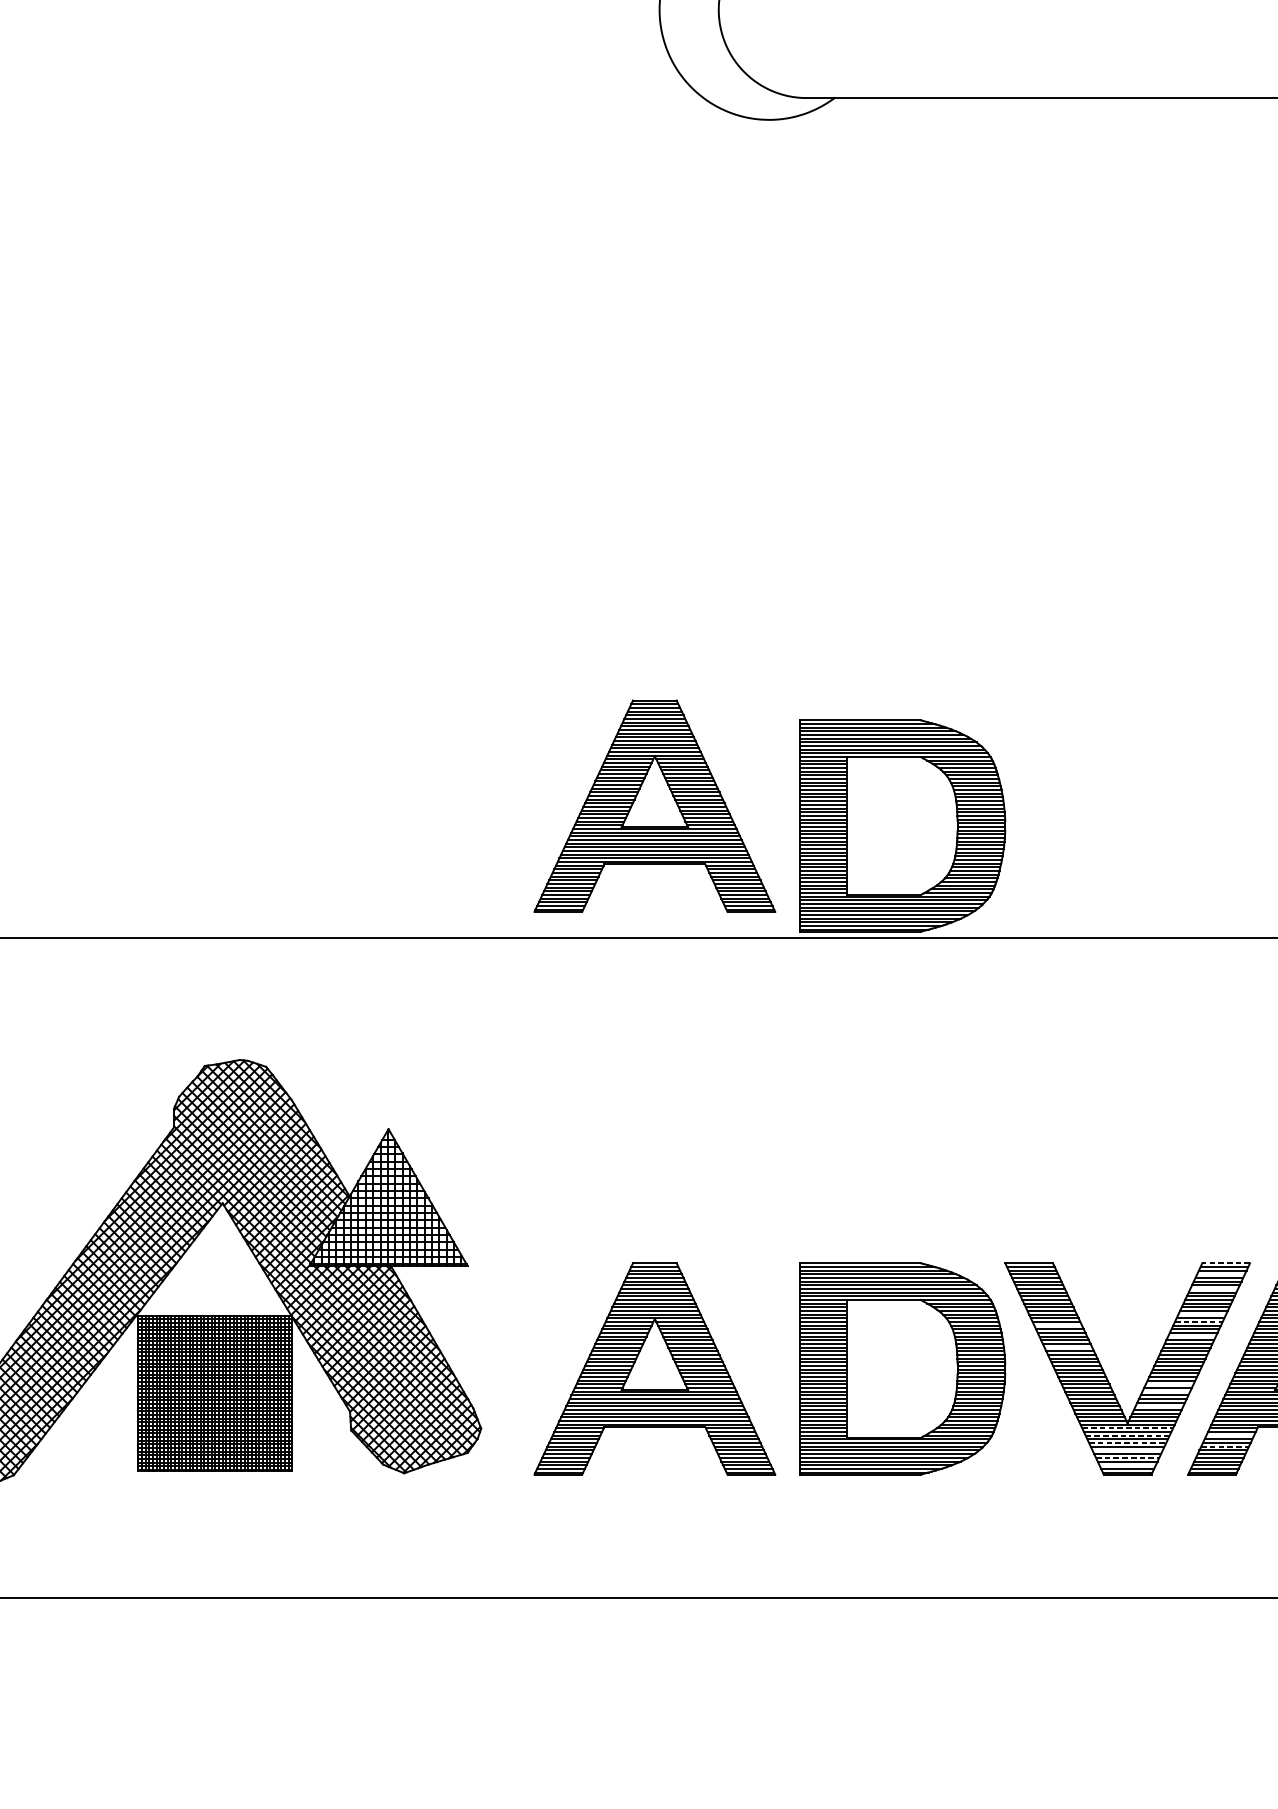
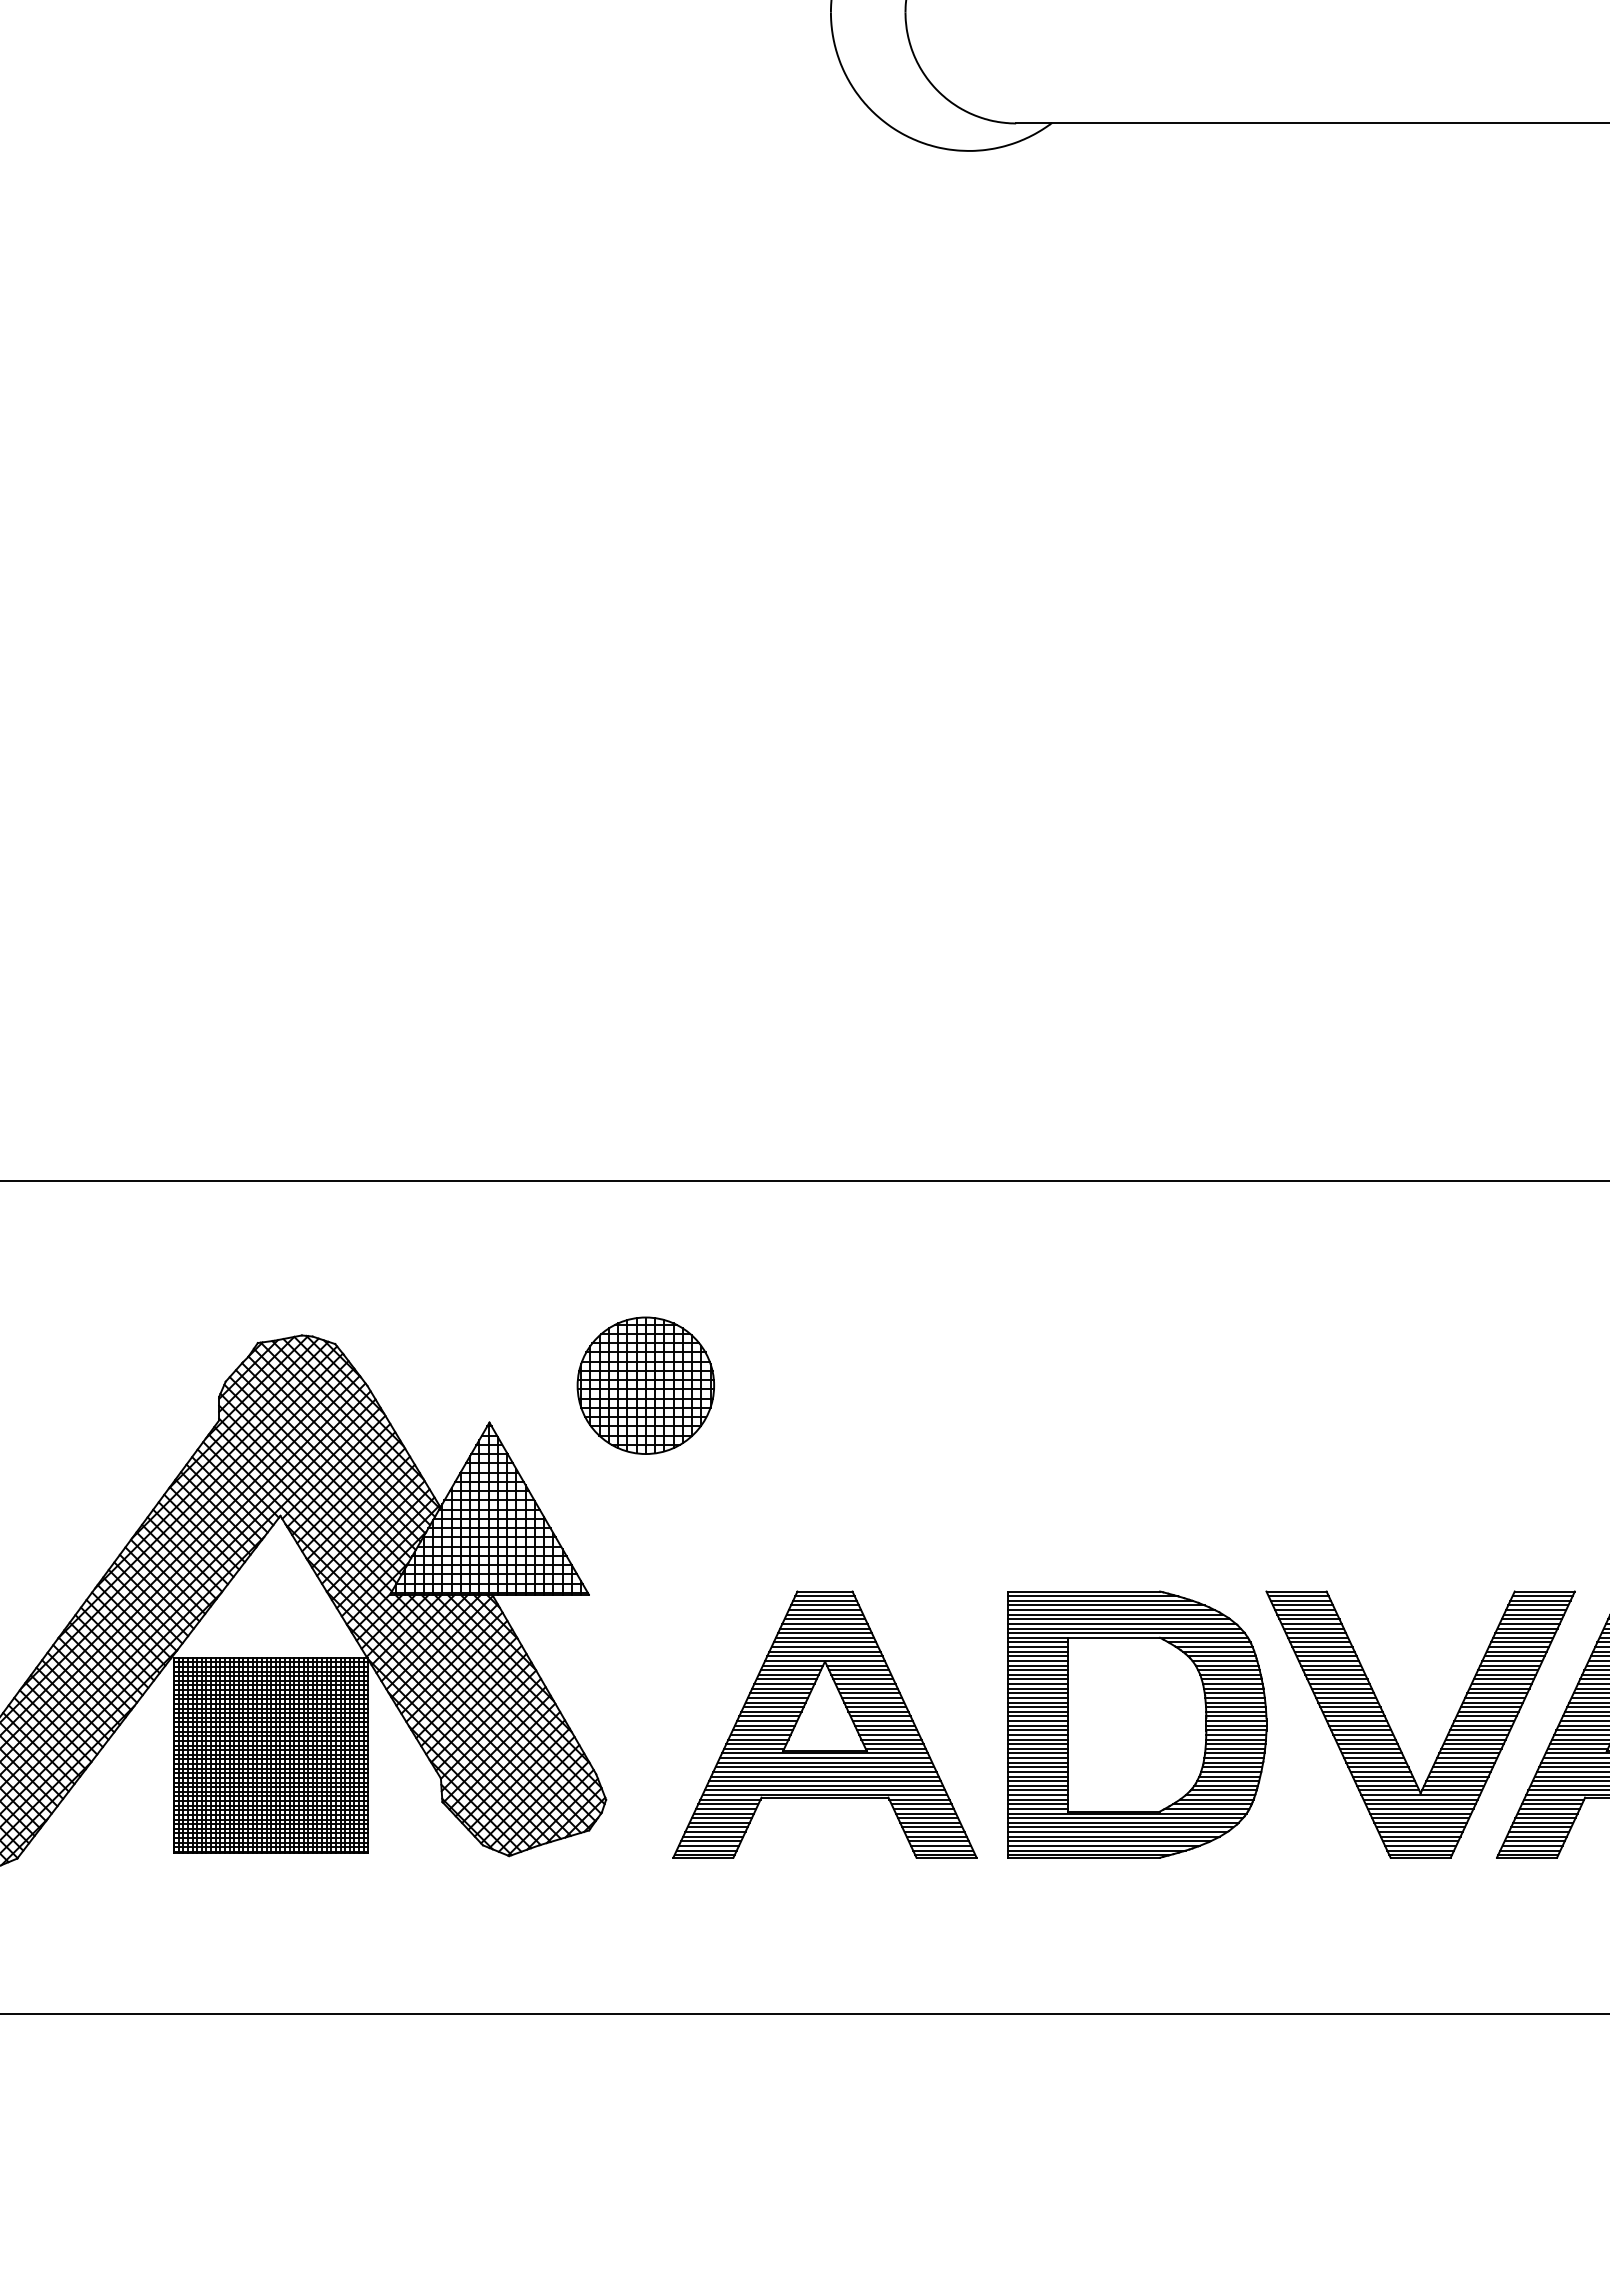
part: (654, 806) -> (824, 1015), removed
part: (902, 825) -> (1137, 1040), removed
part: (512, 1099) -> (645, 1385), added
line: (1225, 1263) -> (1544, 1591), dashed -> solid
line: (1221, 1274) -> (1538, 1605), added
line: (1214, 1288) -> (1529, 1623), added
line: (1202, 1314) -> (1514, 1656), added
line: (1198, 1321) -> (1510, 1665), dashed -> solid
line: (1058, 1325) -> (1333, 1670), added
line: (1191, 1337) -> (1501, 1684), added
line: (1068, 1347) -> (1346, 1697), added
line: (1169, 1384) -> (1473, 1744), added
line: (1166, 1391) -> (1469, 1753), added
line: (1159, 1406) -> (1460, 1771), added
line: (1128, 1428) -> (1421, 1799), dashed -> solid
line: (1127, 1435) -> (1420, 1808), dashed -> solid
line: (1229, 1435) -> (1549, 1808), added
line: (1127, 1443) -> (1420, 1818), dashed -> solid
line: (1225, 1446) -> (1543, 1822), dashed -> solid
line: (1127, 1450) -> (1420, 1827), added
line: (1127, 1457) -> (1420, 1836), dashed -> solid
line: (1127, 1464) -> (1420, 1845), added

